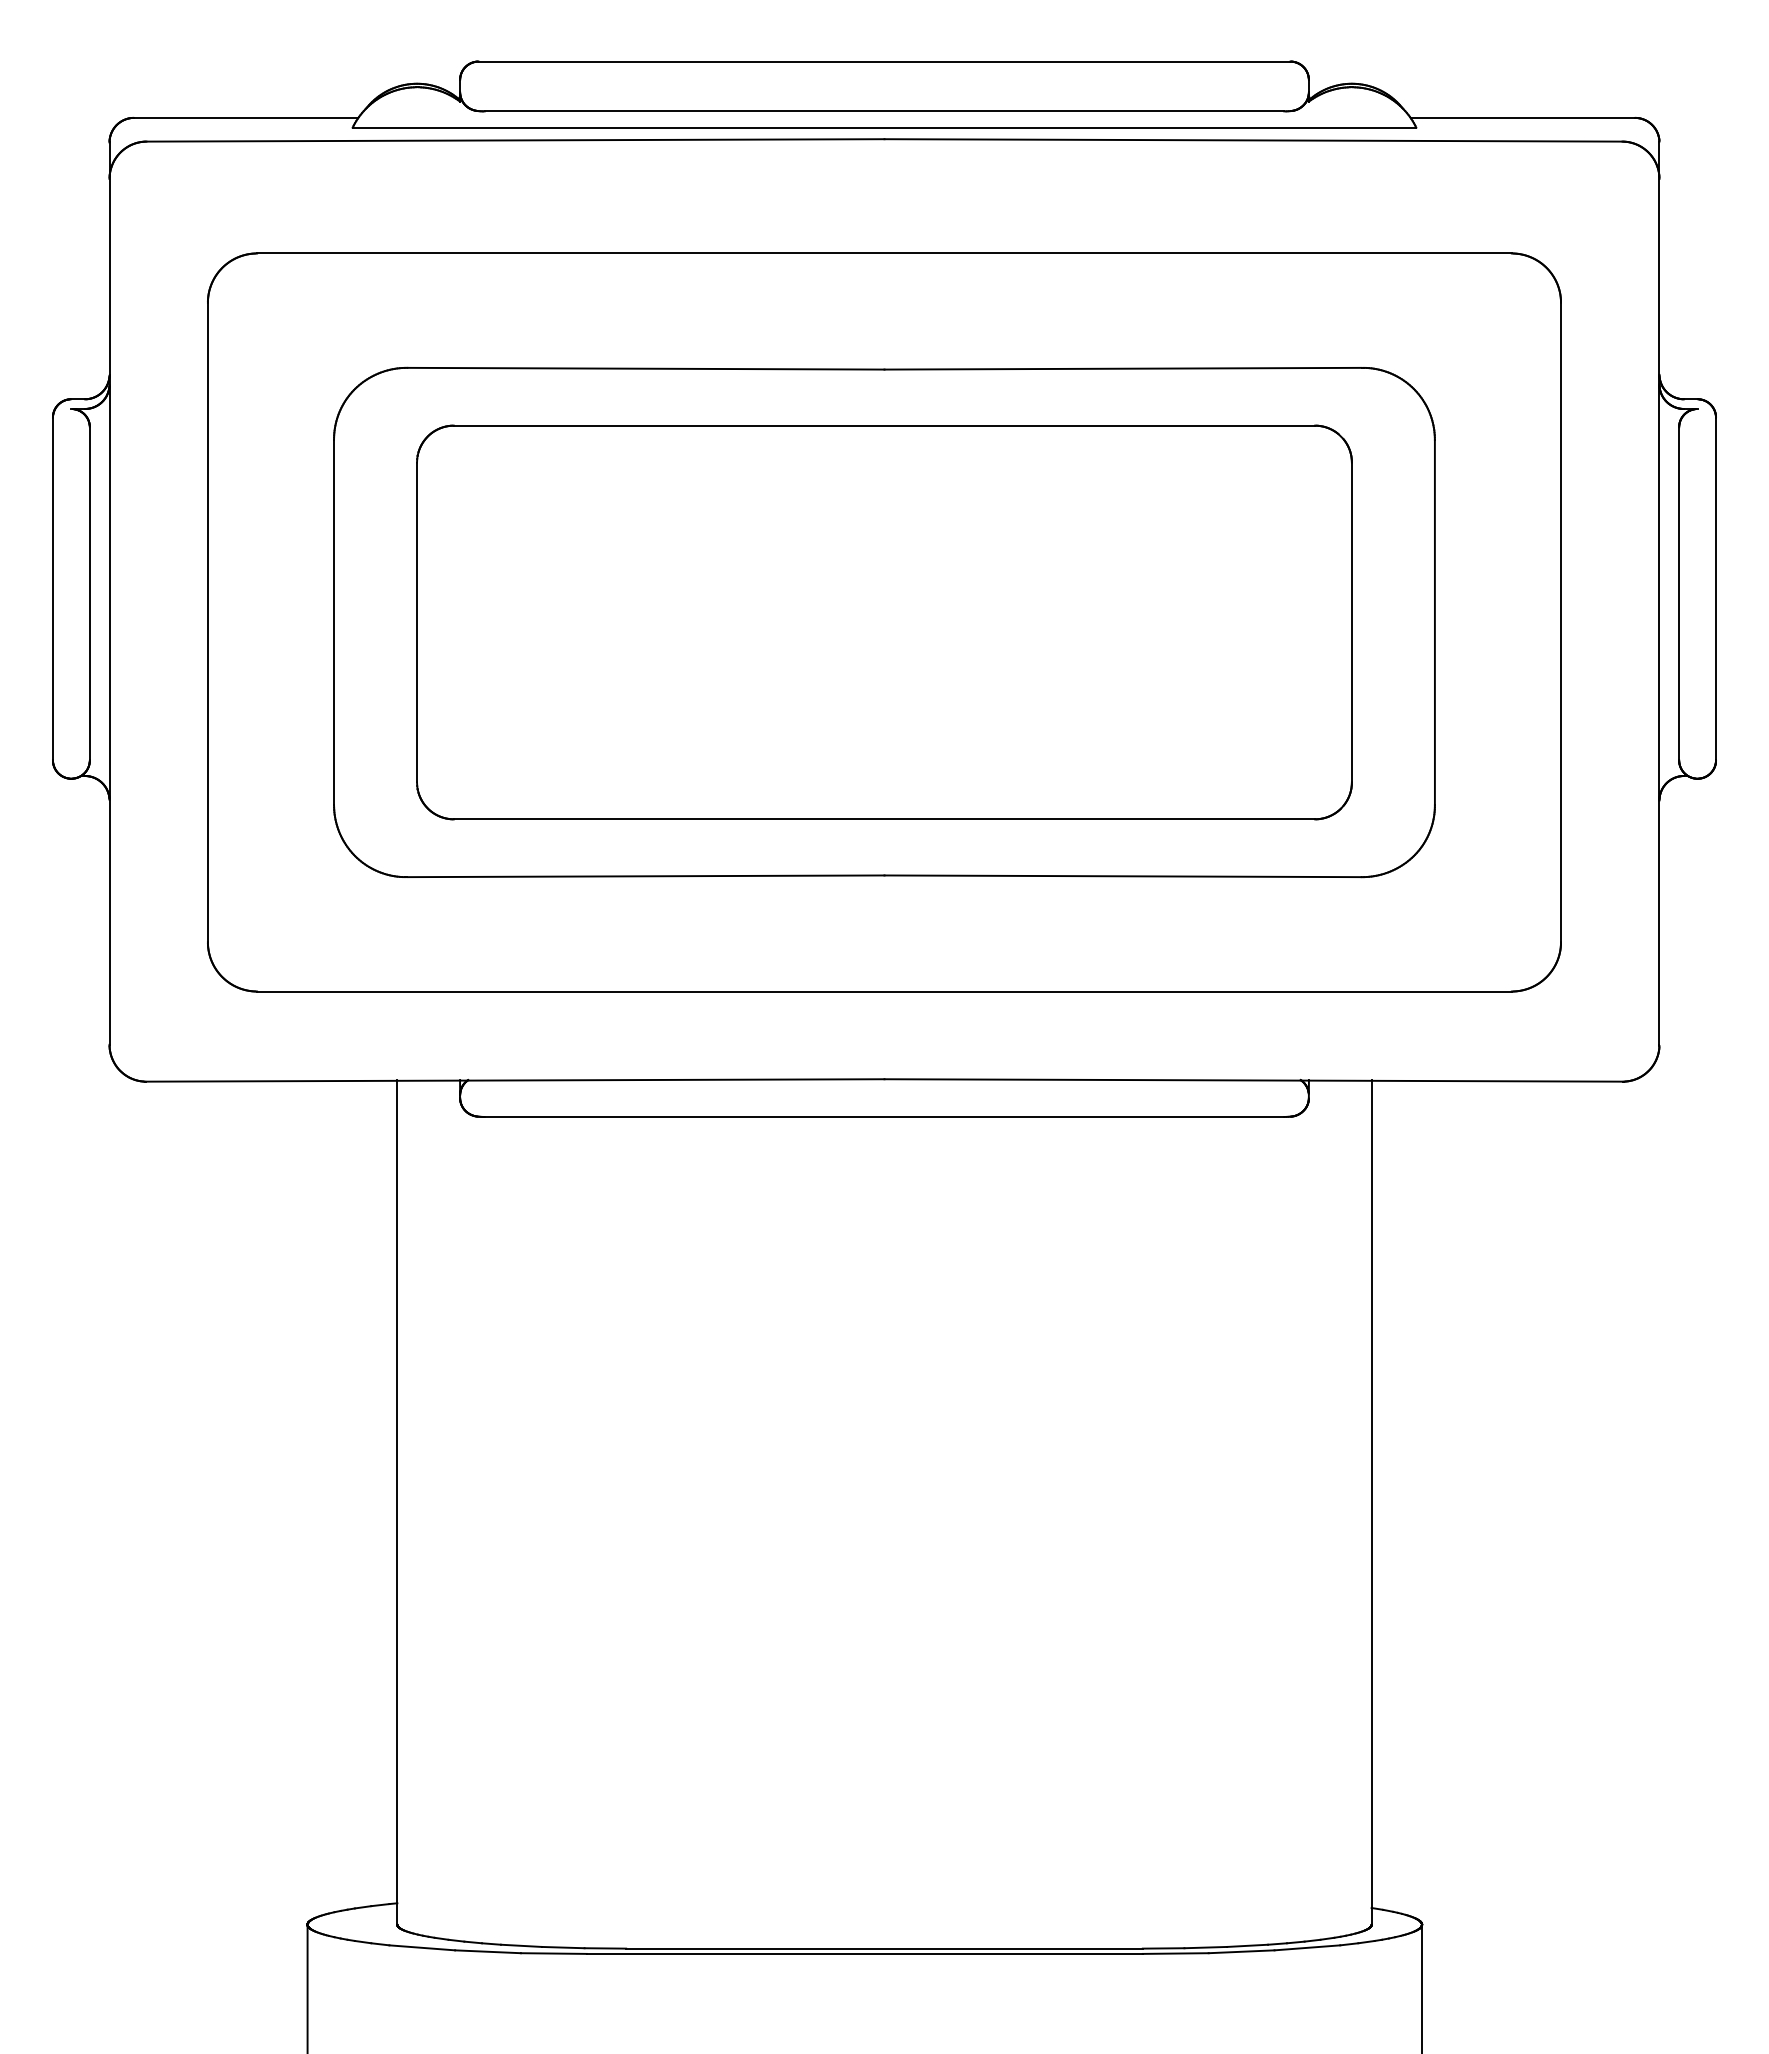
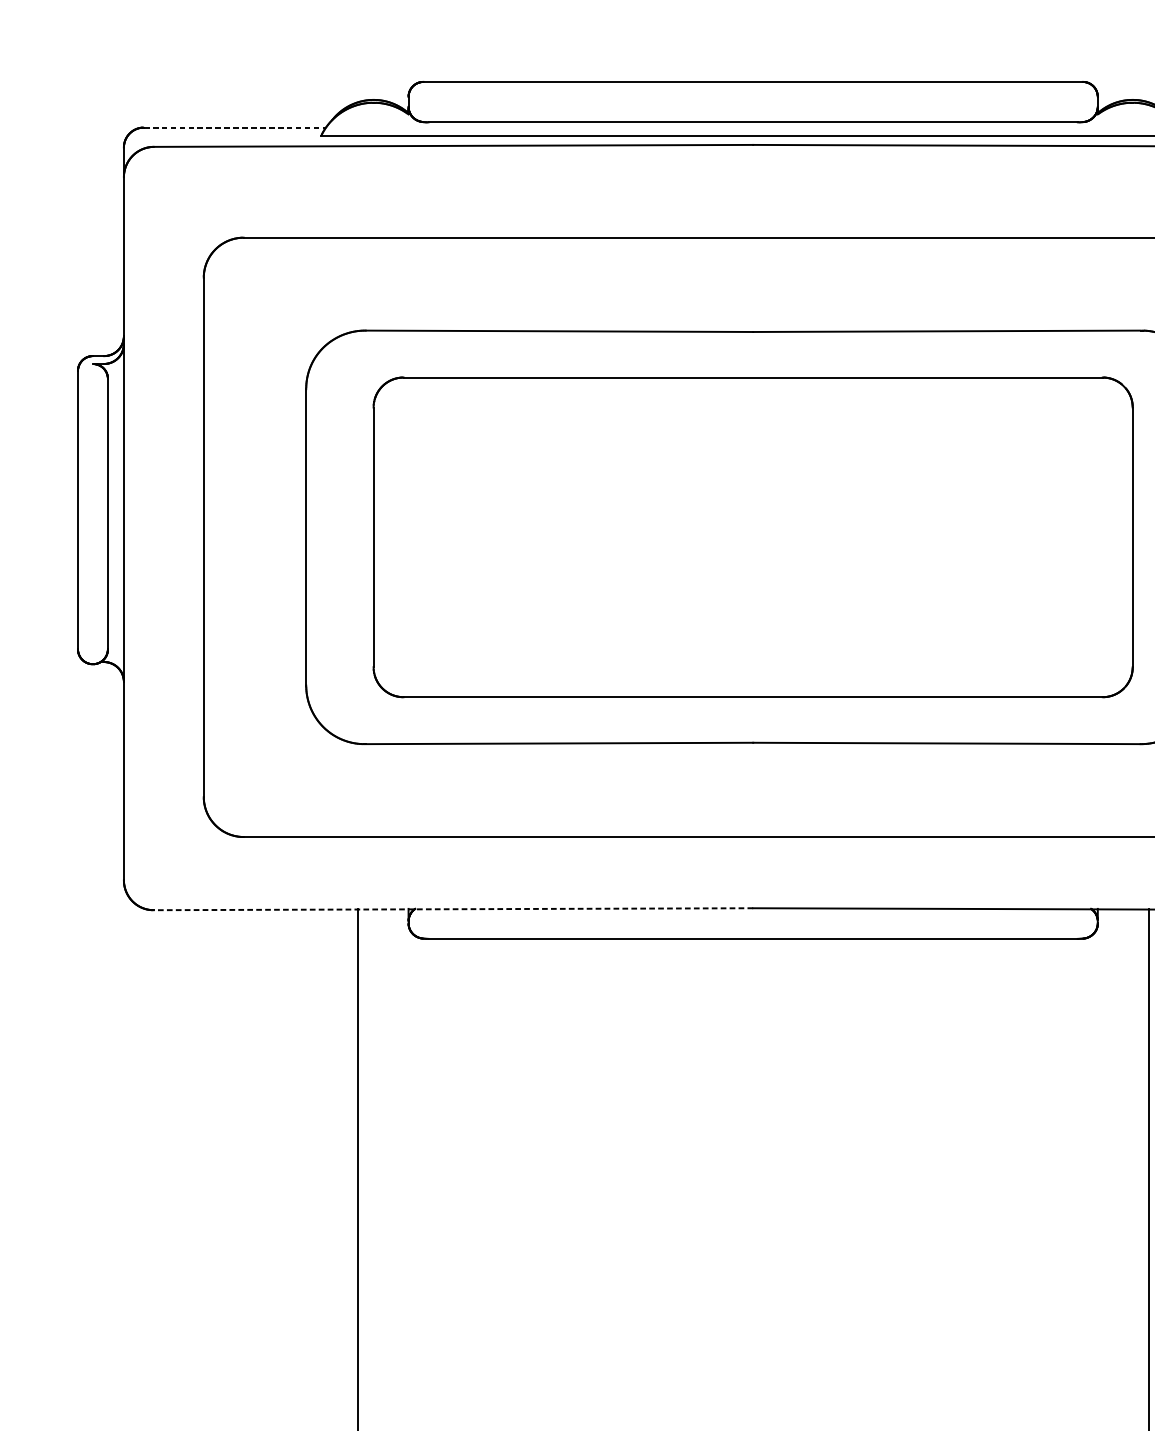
line: (246, 117) -> (235, 127), solid -> dashed
line: (514, 1080) -> (452, 909), solid -> dashed

